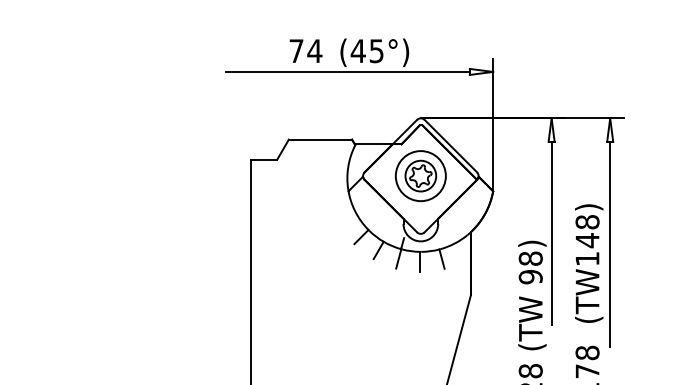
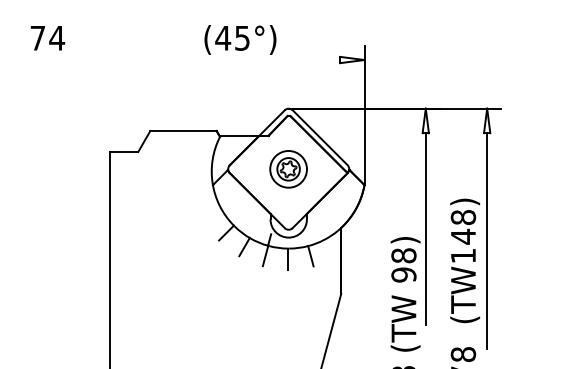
text: (305, 50) -> (47, 37), moved
line: (347, 71) -> (211, 59), removed
part: (420, 176) -> (288, 169), size x0.7

